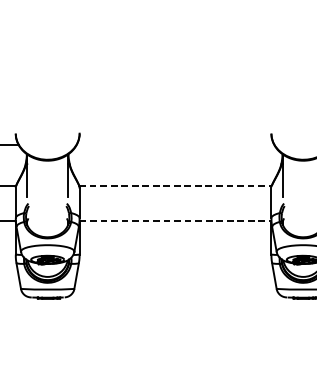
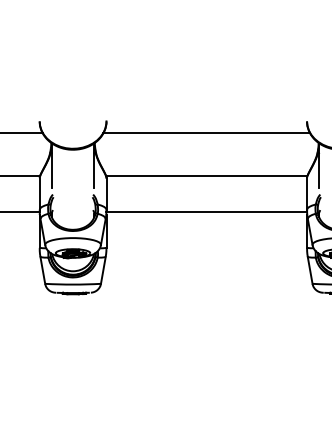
line: (175, 145) -> (206, 133), added
line: (175, 186) -> (206, 176), dashed -> solid
line: (176, 220) -> (207, 212), dashed -> solid

